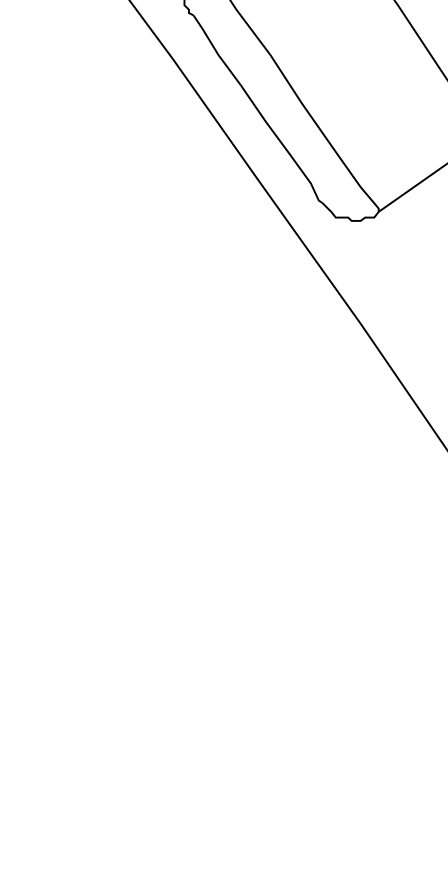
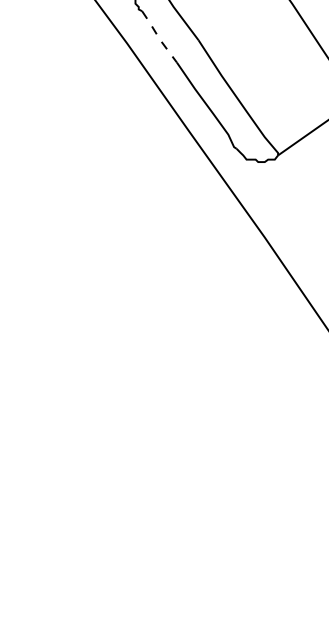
line: (215, 51) -> (158, 37), solid -> dashed

